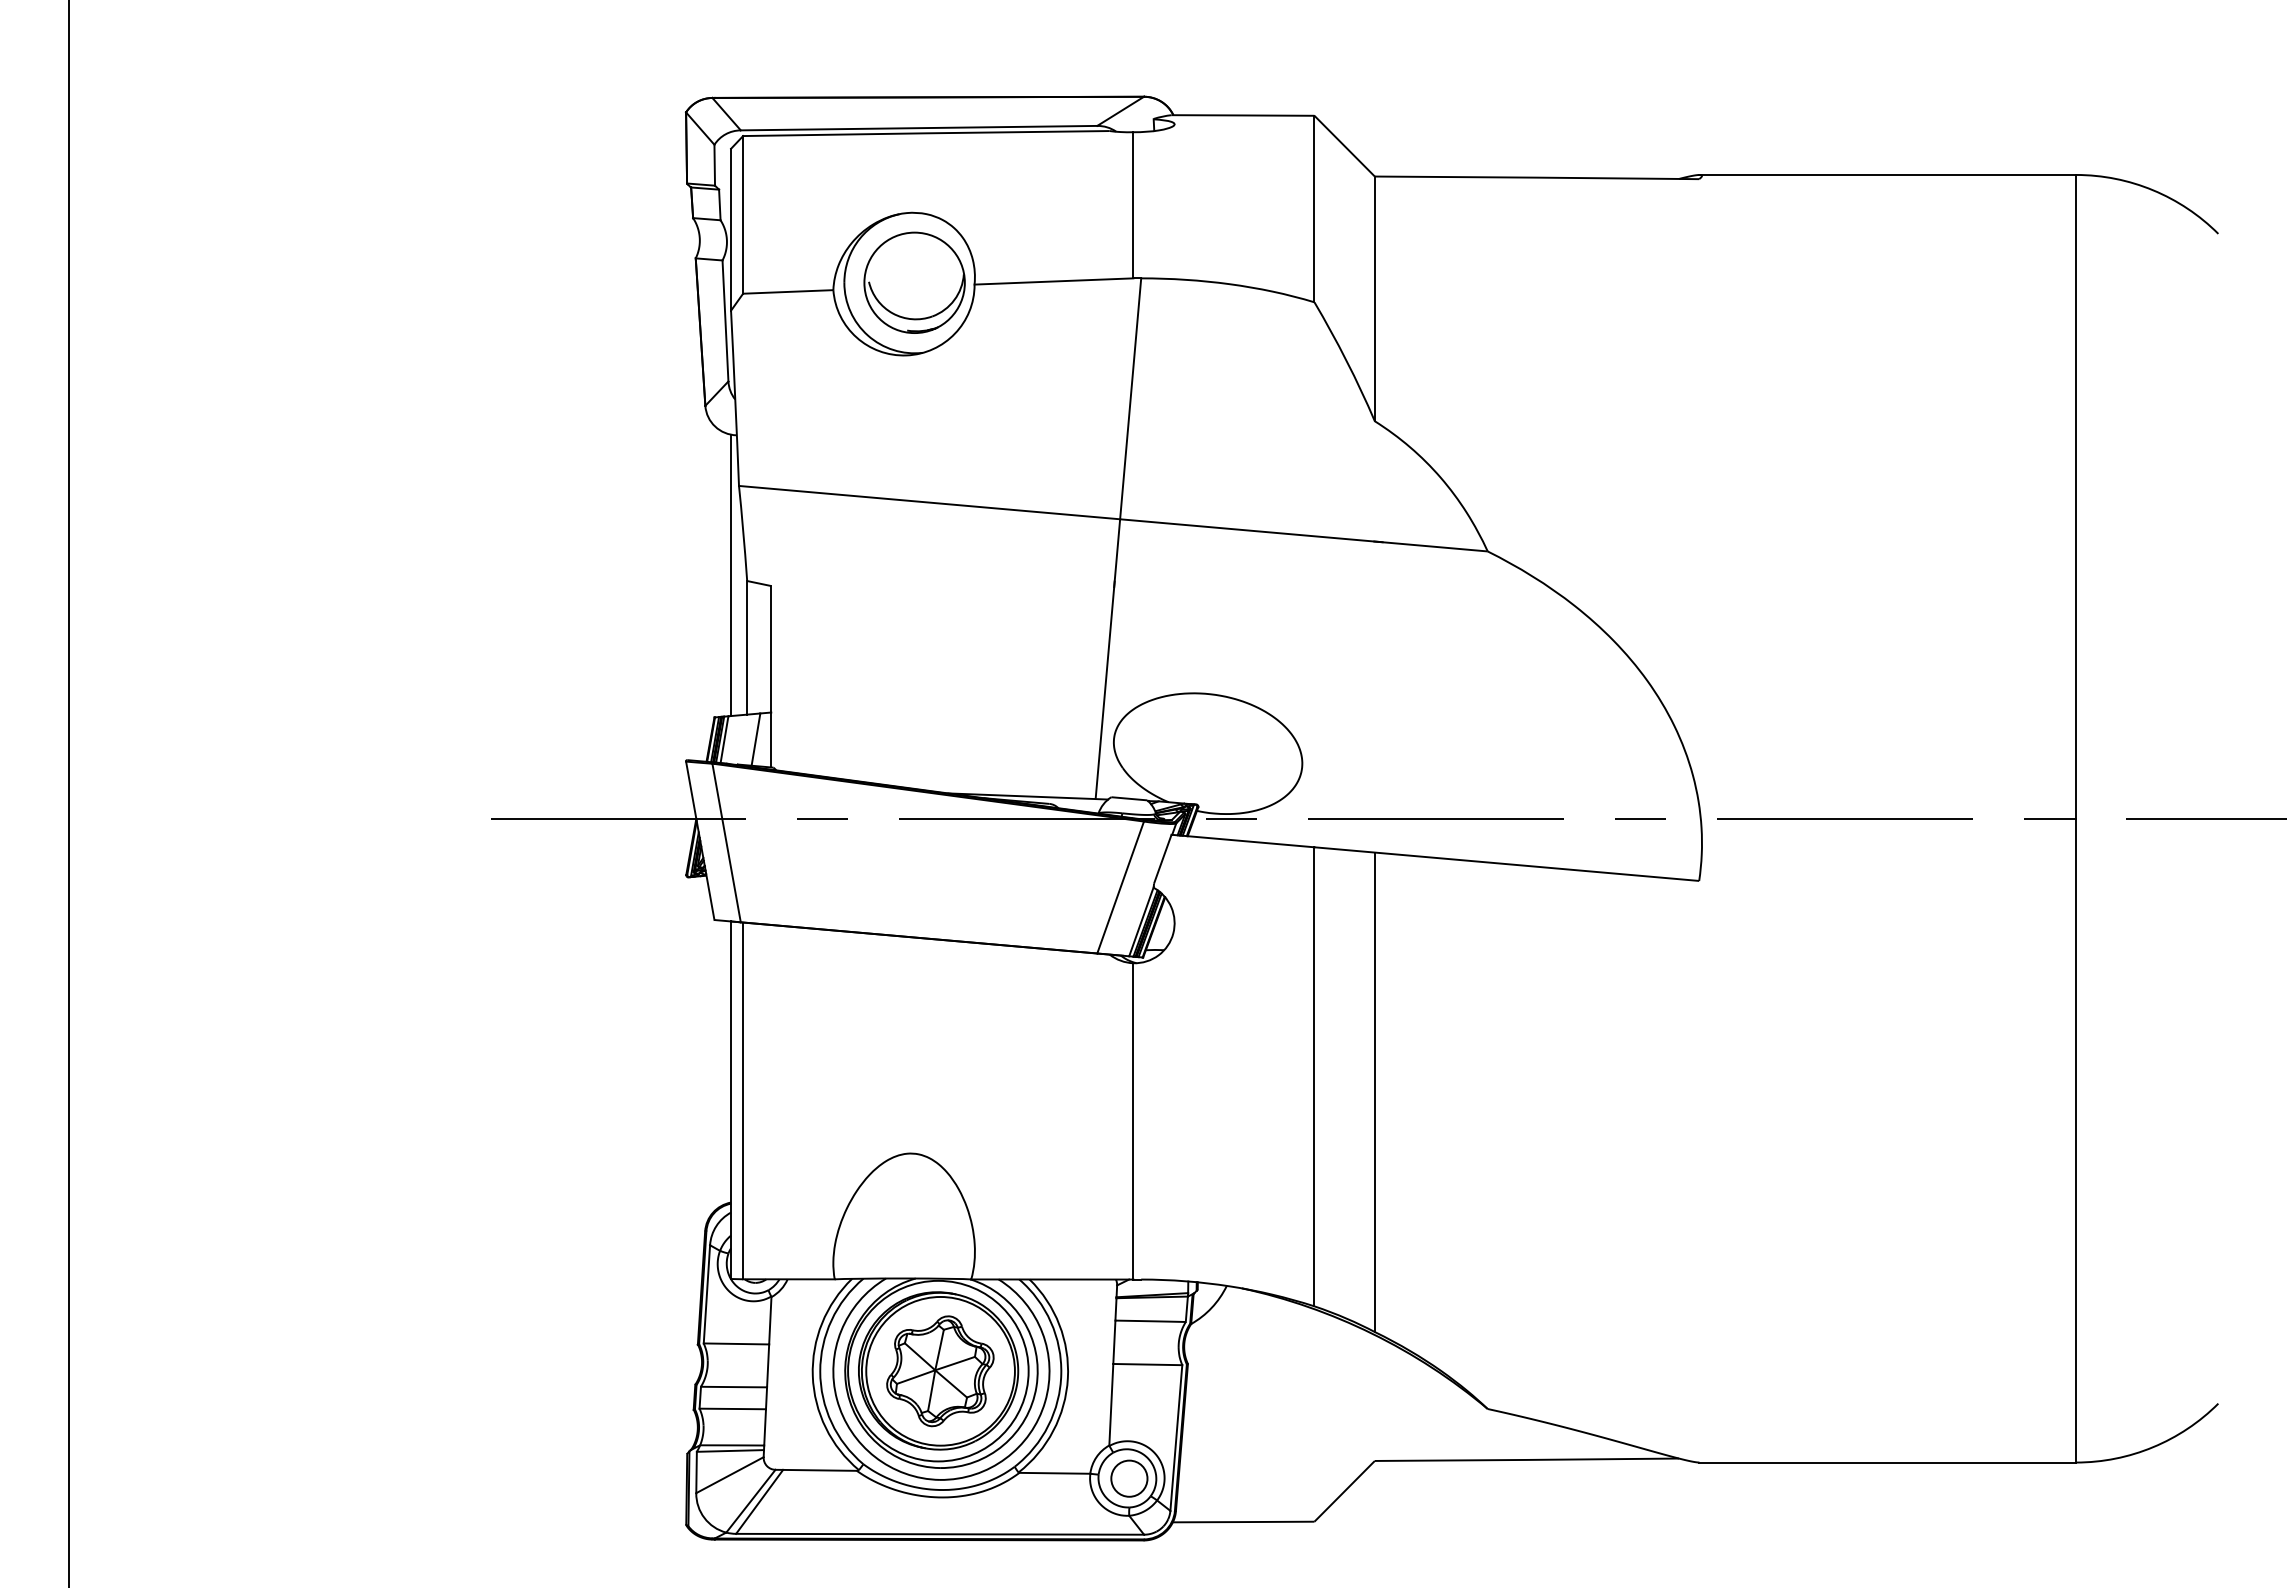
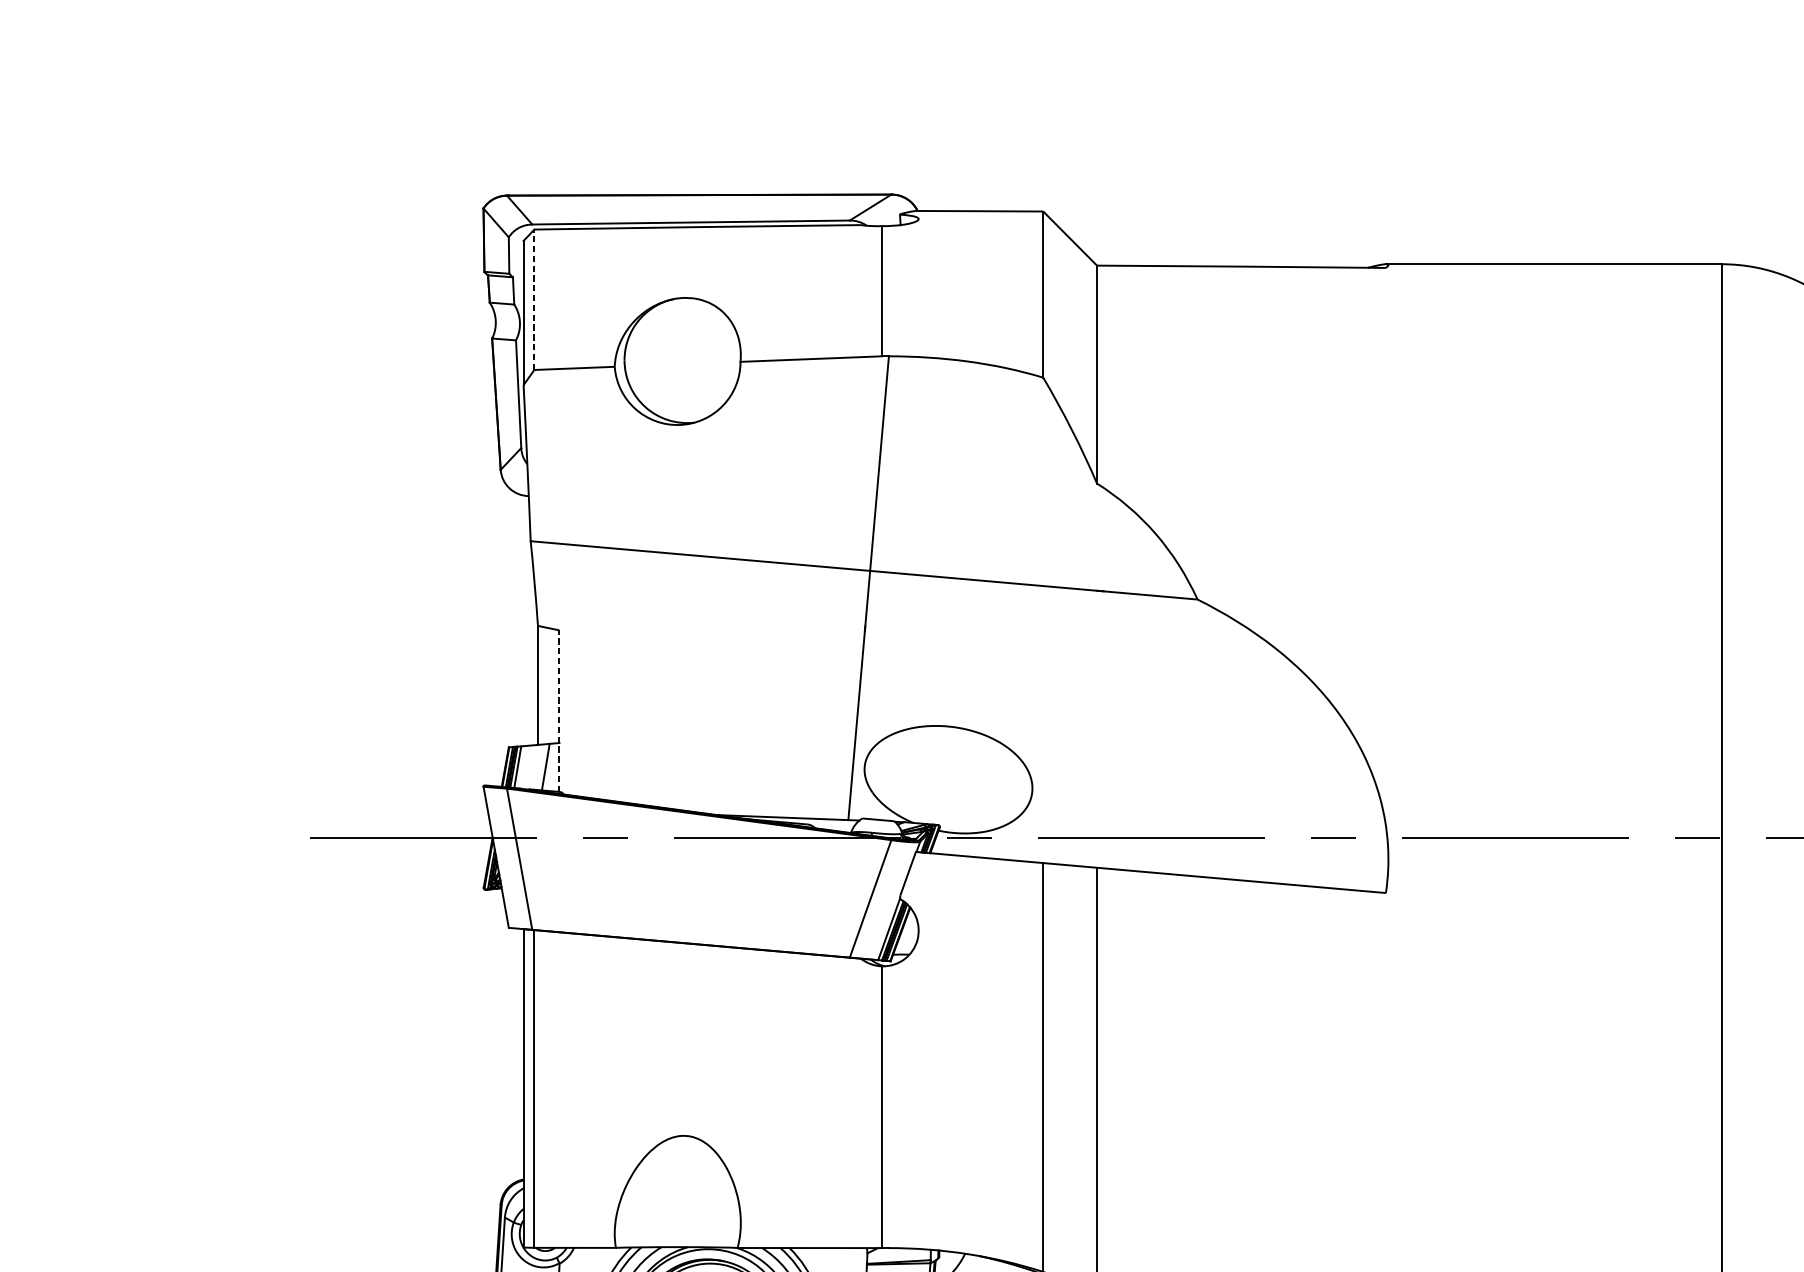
line: (743, 214) -> (534, 299), solid -> dashed
part: (914, 282) -> (687, 360), removed
line: (731, 575) -> (524, 620), removed
line: (771, 676) -> (559, 710), solid -> dashed

